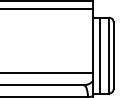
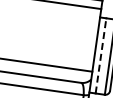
line: (99, 55) -> (100, 55), solid -> dashed

